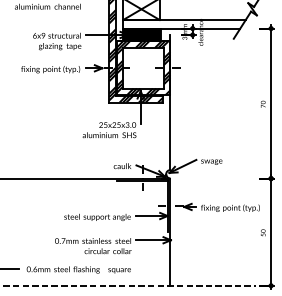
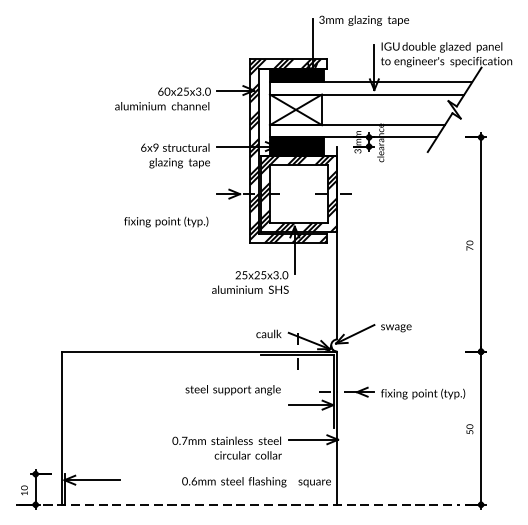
text: (50, 69) -> (166, 221), moved
text: (97, 217) -> (232, 390), moved
text: (78, 270) -> (256, 482), moved

